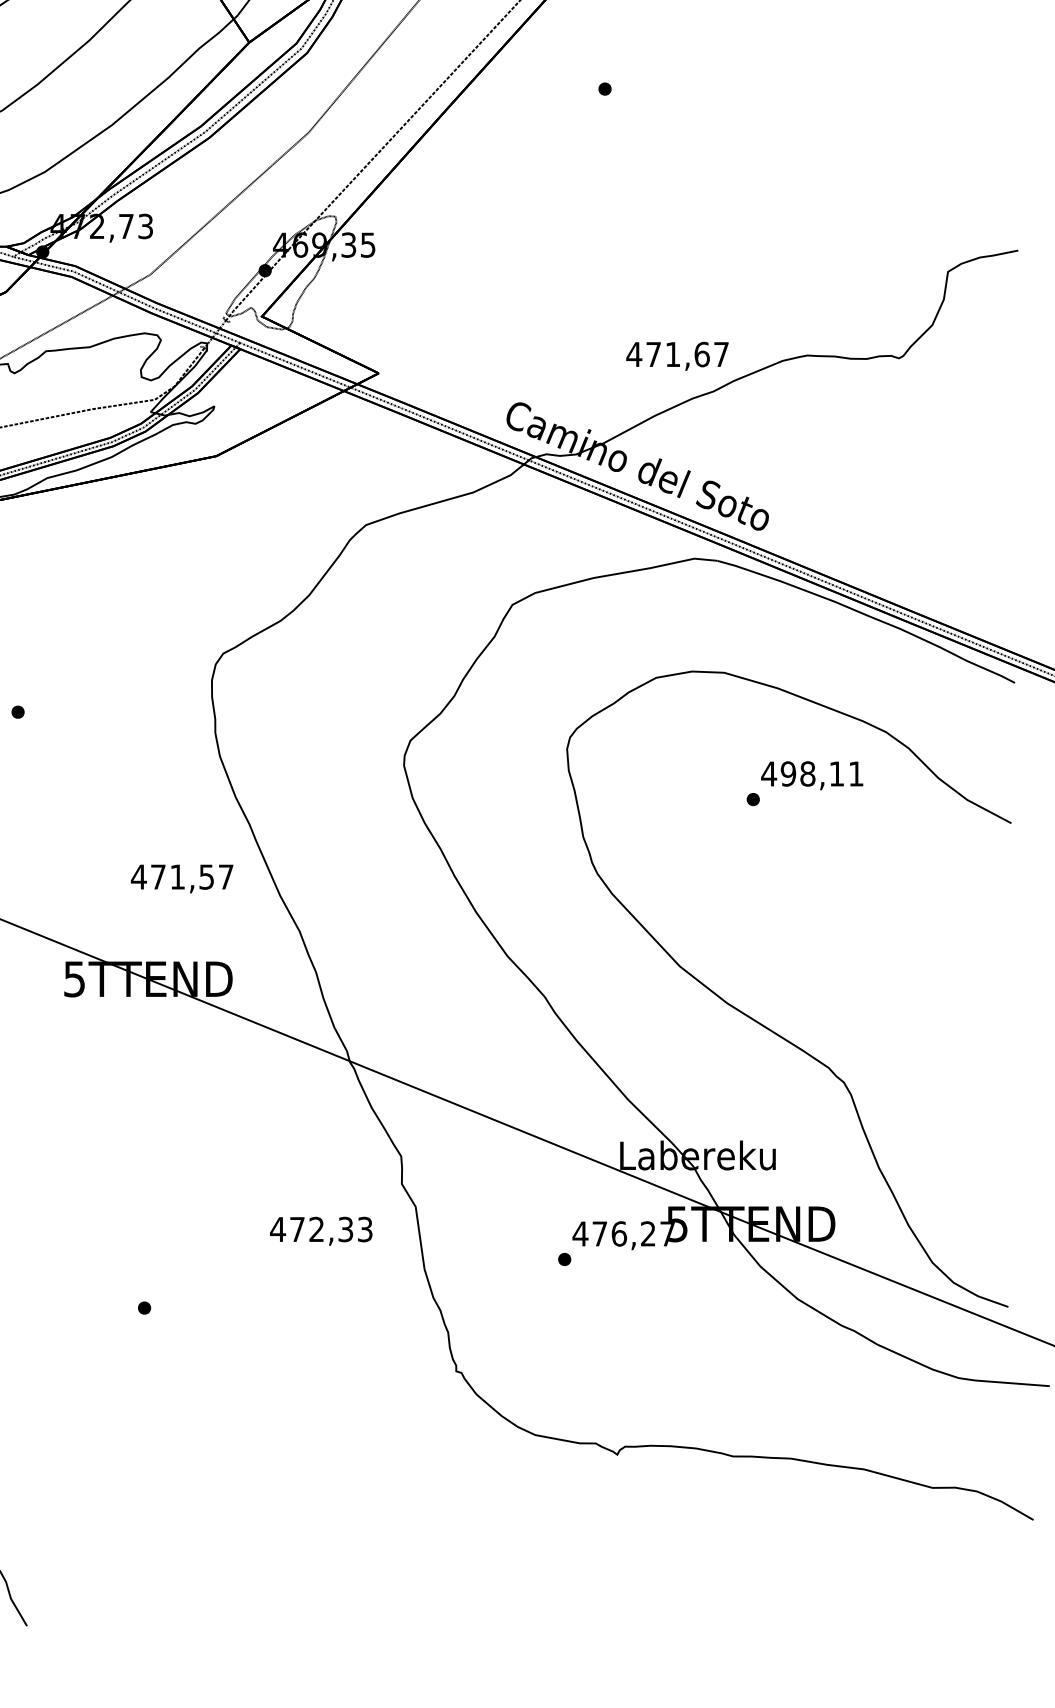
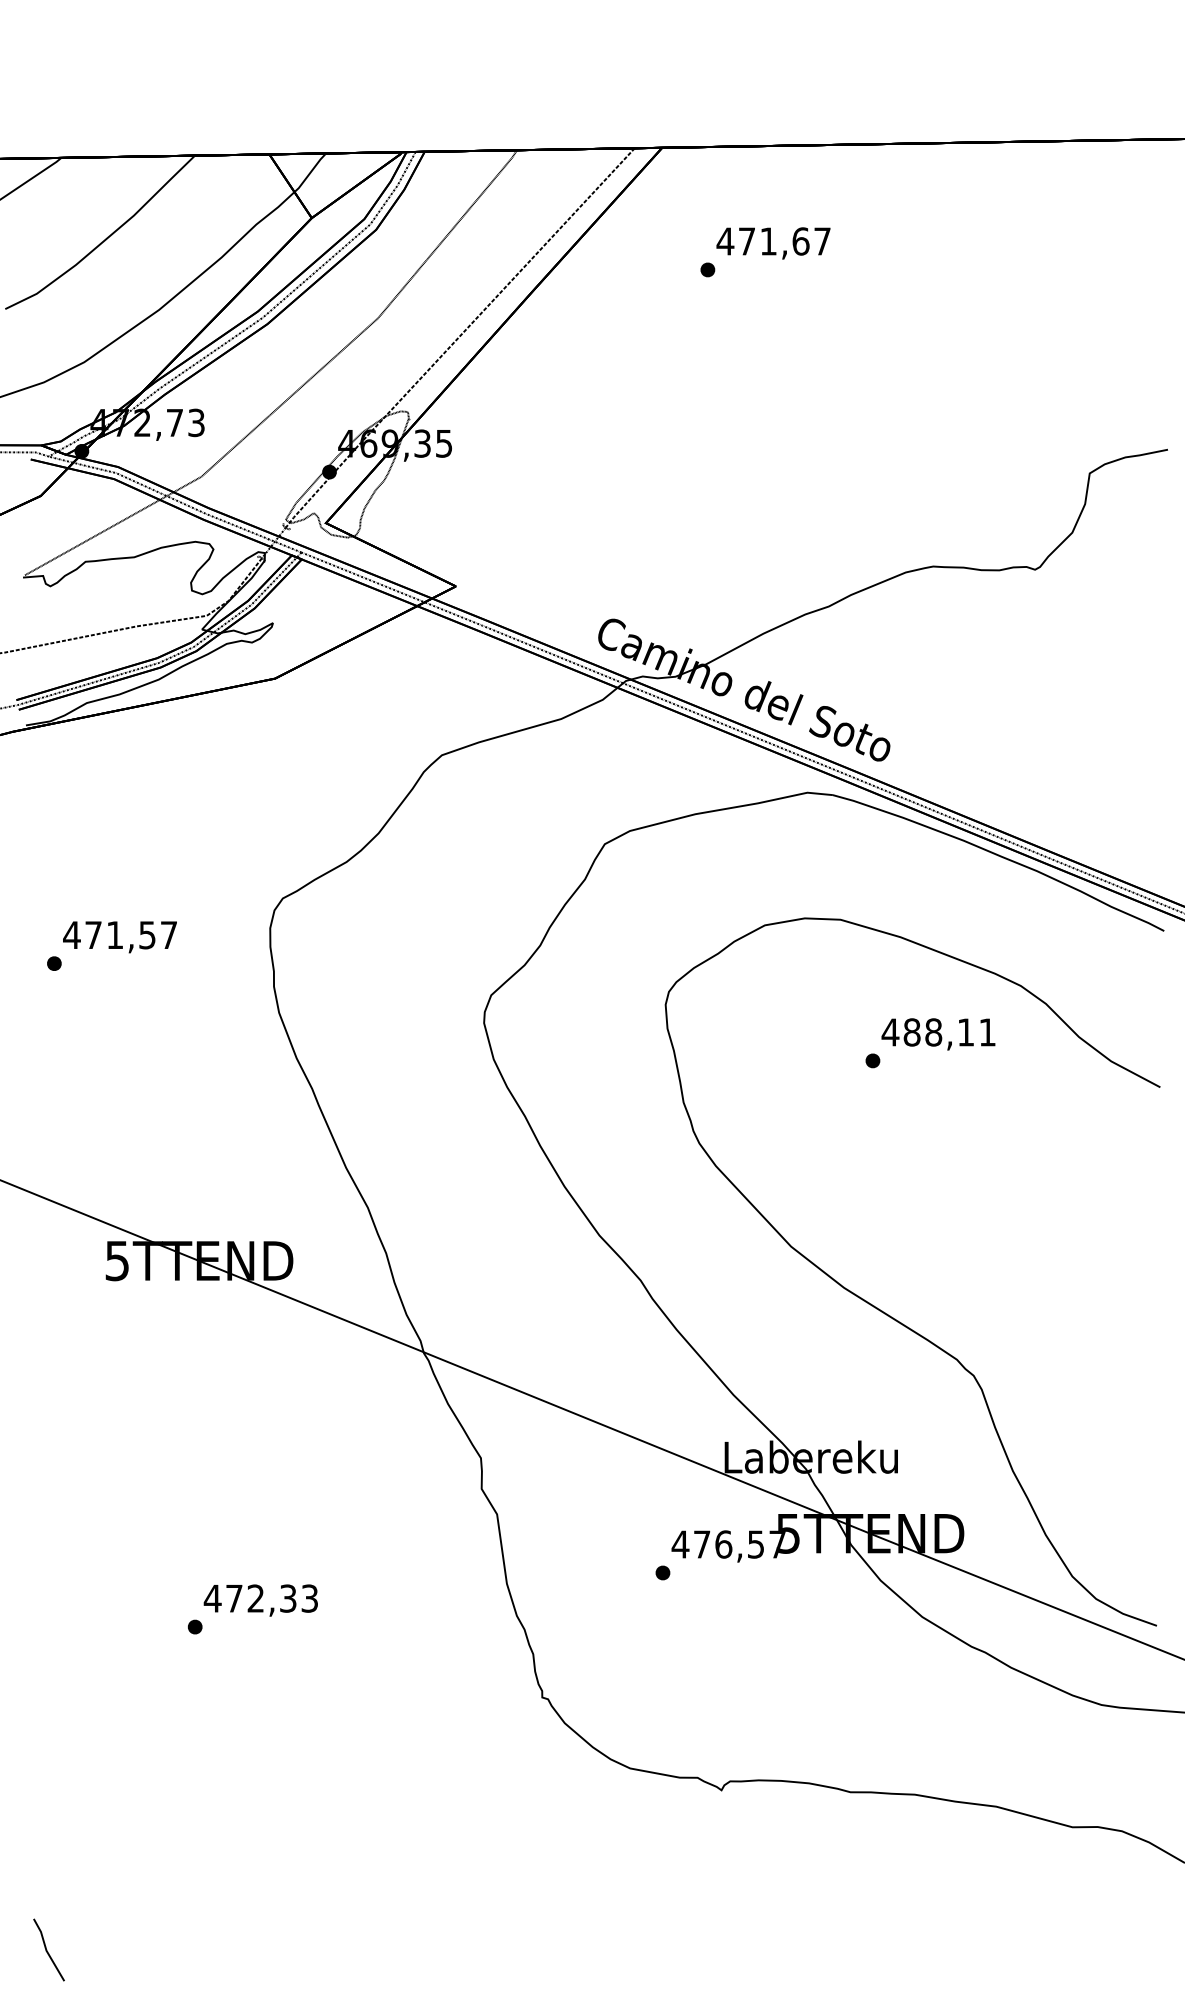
text: (677, 356) -> (773, 243), moved
text: (787, 774) -> (911, 1032), 498,11 -> 488,11
text: (181, 879) -> (119, 937), moved
text: (320, 1231) -> (260, 1600), moved
text: (647, 1233) -> (755, 1544), 476,27 -> 476,57

